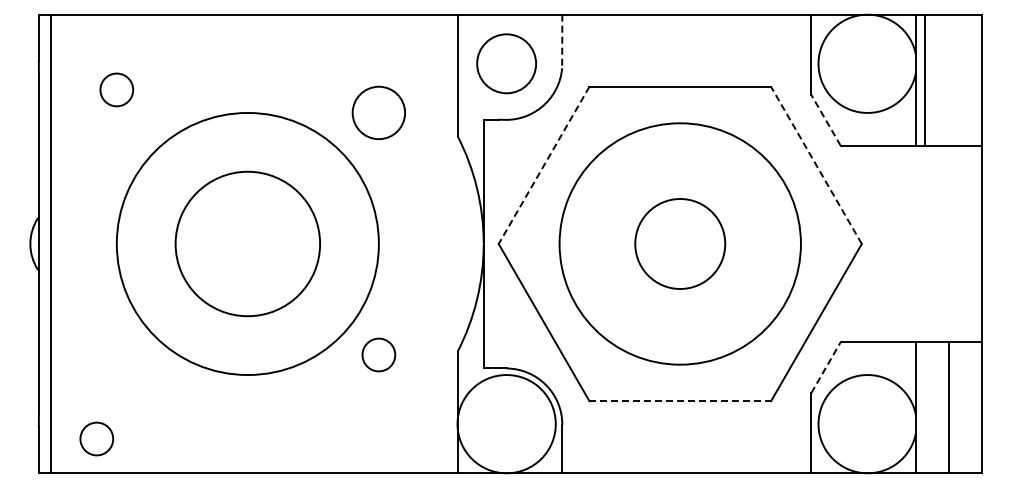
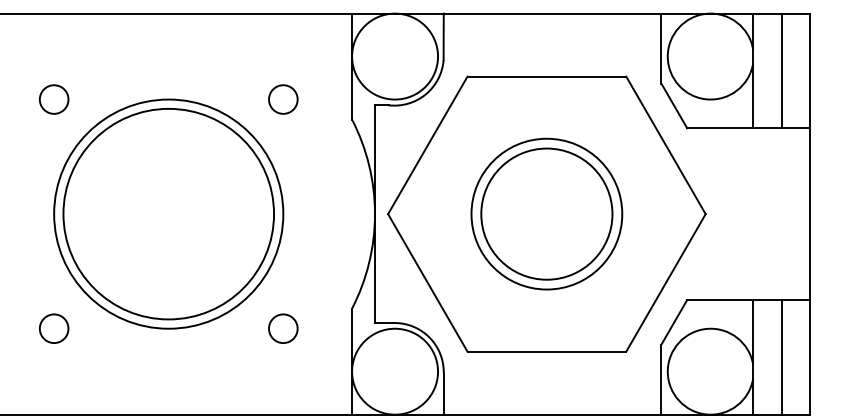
line: (562, 41) -> (443, 37), dashed -> solid
circle: (506, 63) -> (394, 56), size x1.67
line: (924, 79) -> (781, 70), moved
circle: (116, 89) -> (53, 99), moved
circle: (378, 112) -> (282, 99), size x0.62
line: (825, 119) -> (673, 105), dashed -> solid
line: (544, 165) -> (428, 145), dashed -> solid
line: (816, 165) -> (666, 145), dashed -> solid
circle: (247, 243) -> (168, 213), size x1.67
circle: (680, 243) -> (547, 213), size x0.71
circle: (680, 243) -> (547, 213), size x1.67
circle: (378, 354) -> (282, 328), moved
line: (826, 367) -> (674, 322), dashed -> solid
line: (680, 401) -> (547, 351), dashed -> solid
circle: (96, 438) -> (53, 328), moved

